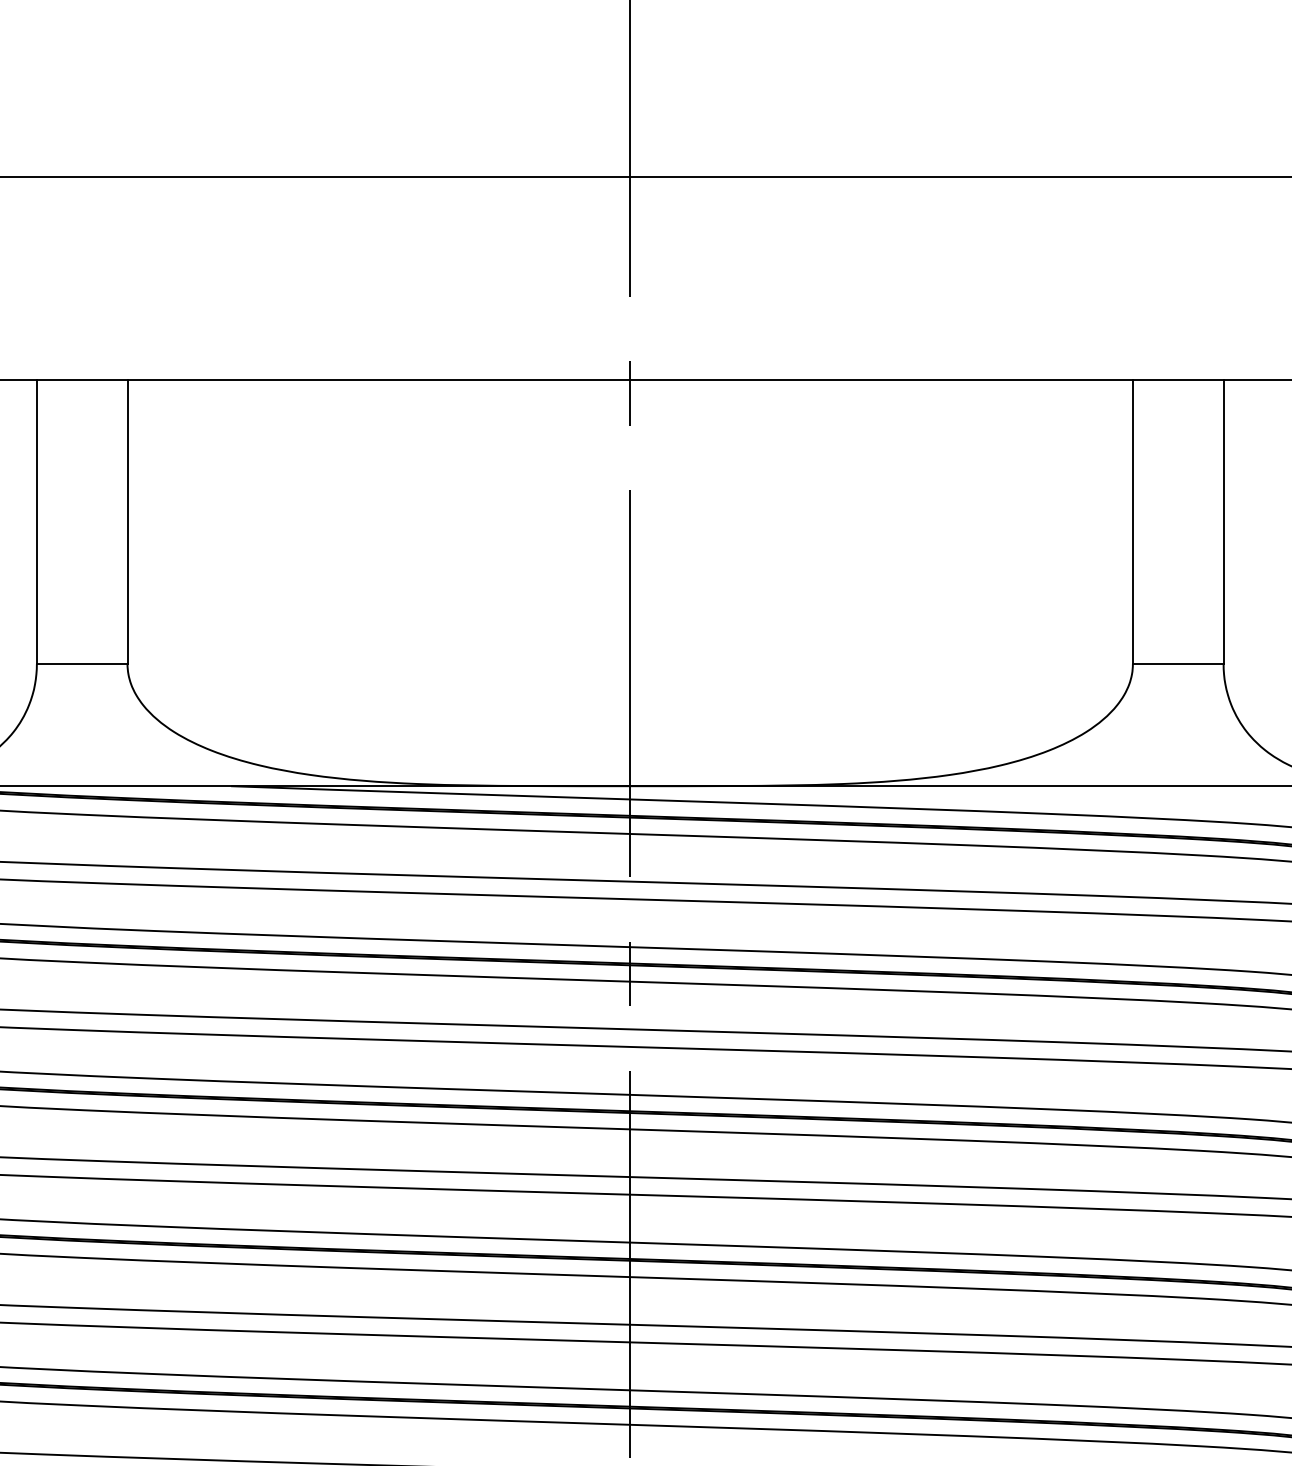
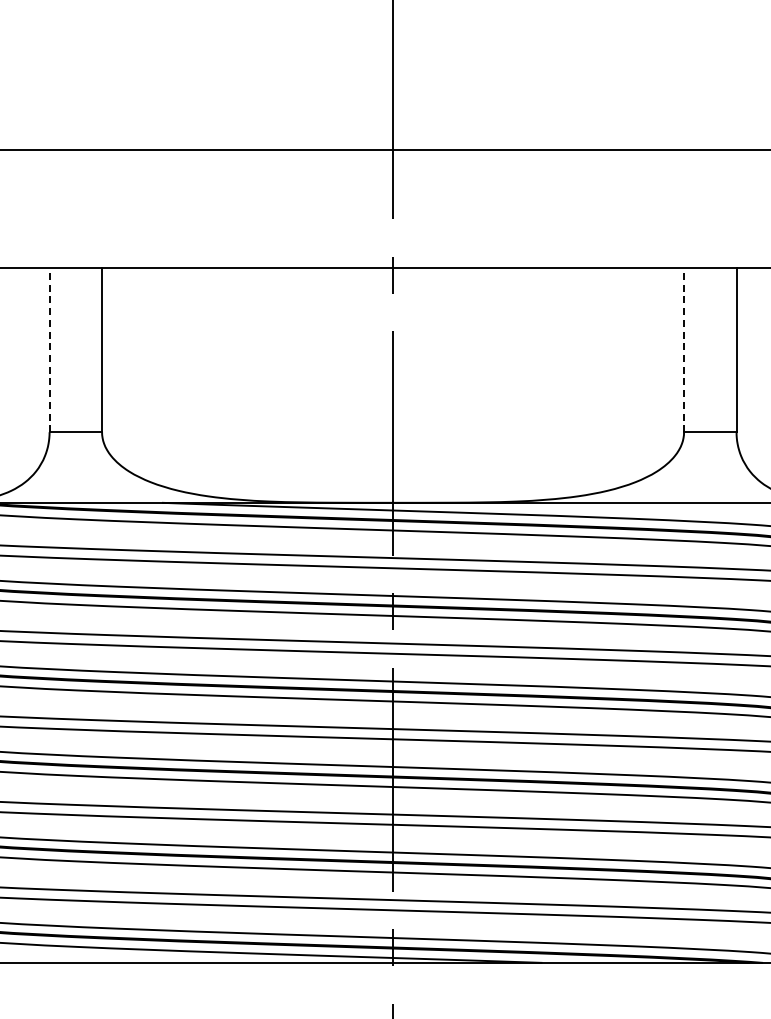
line: (36, 521) -> (49, 349), solid -> dashed
line: (1133, 521) -> (684, 349), solid -> dashed

